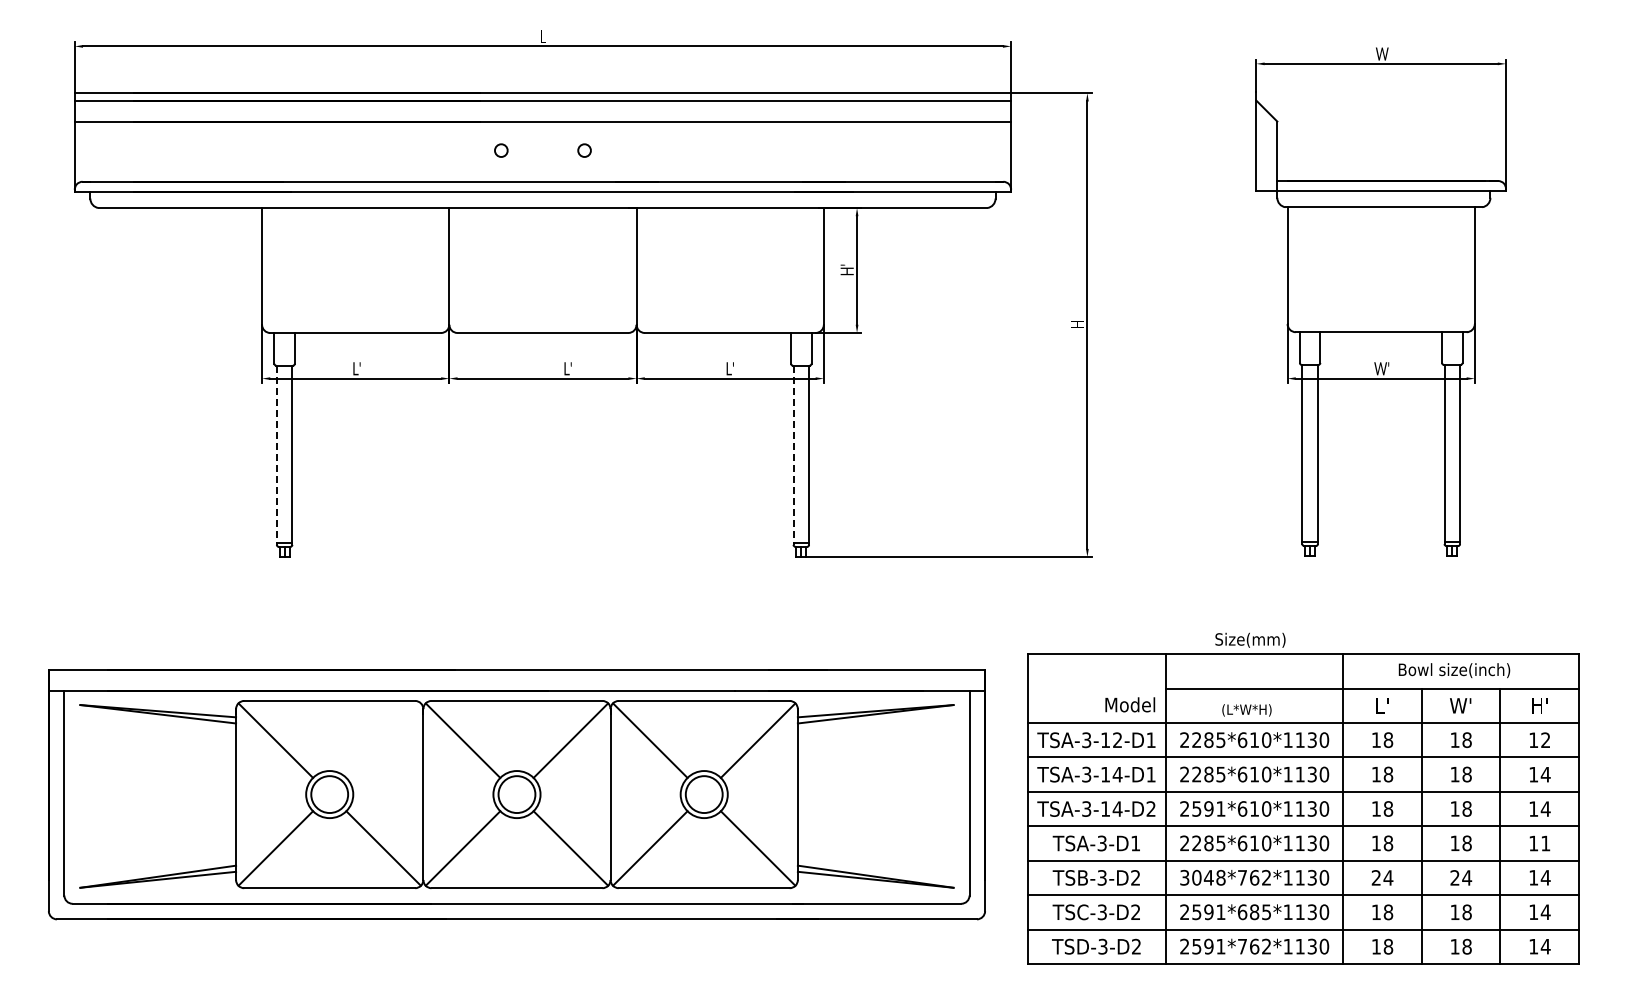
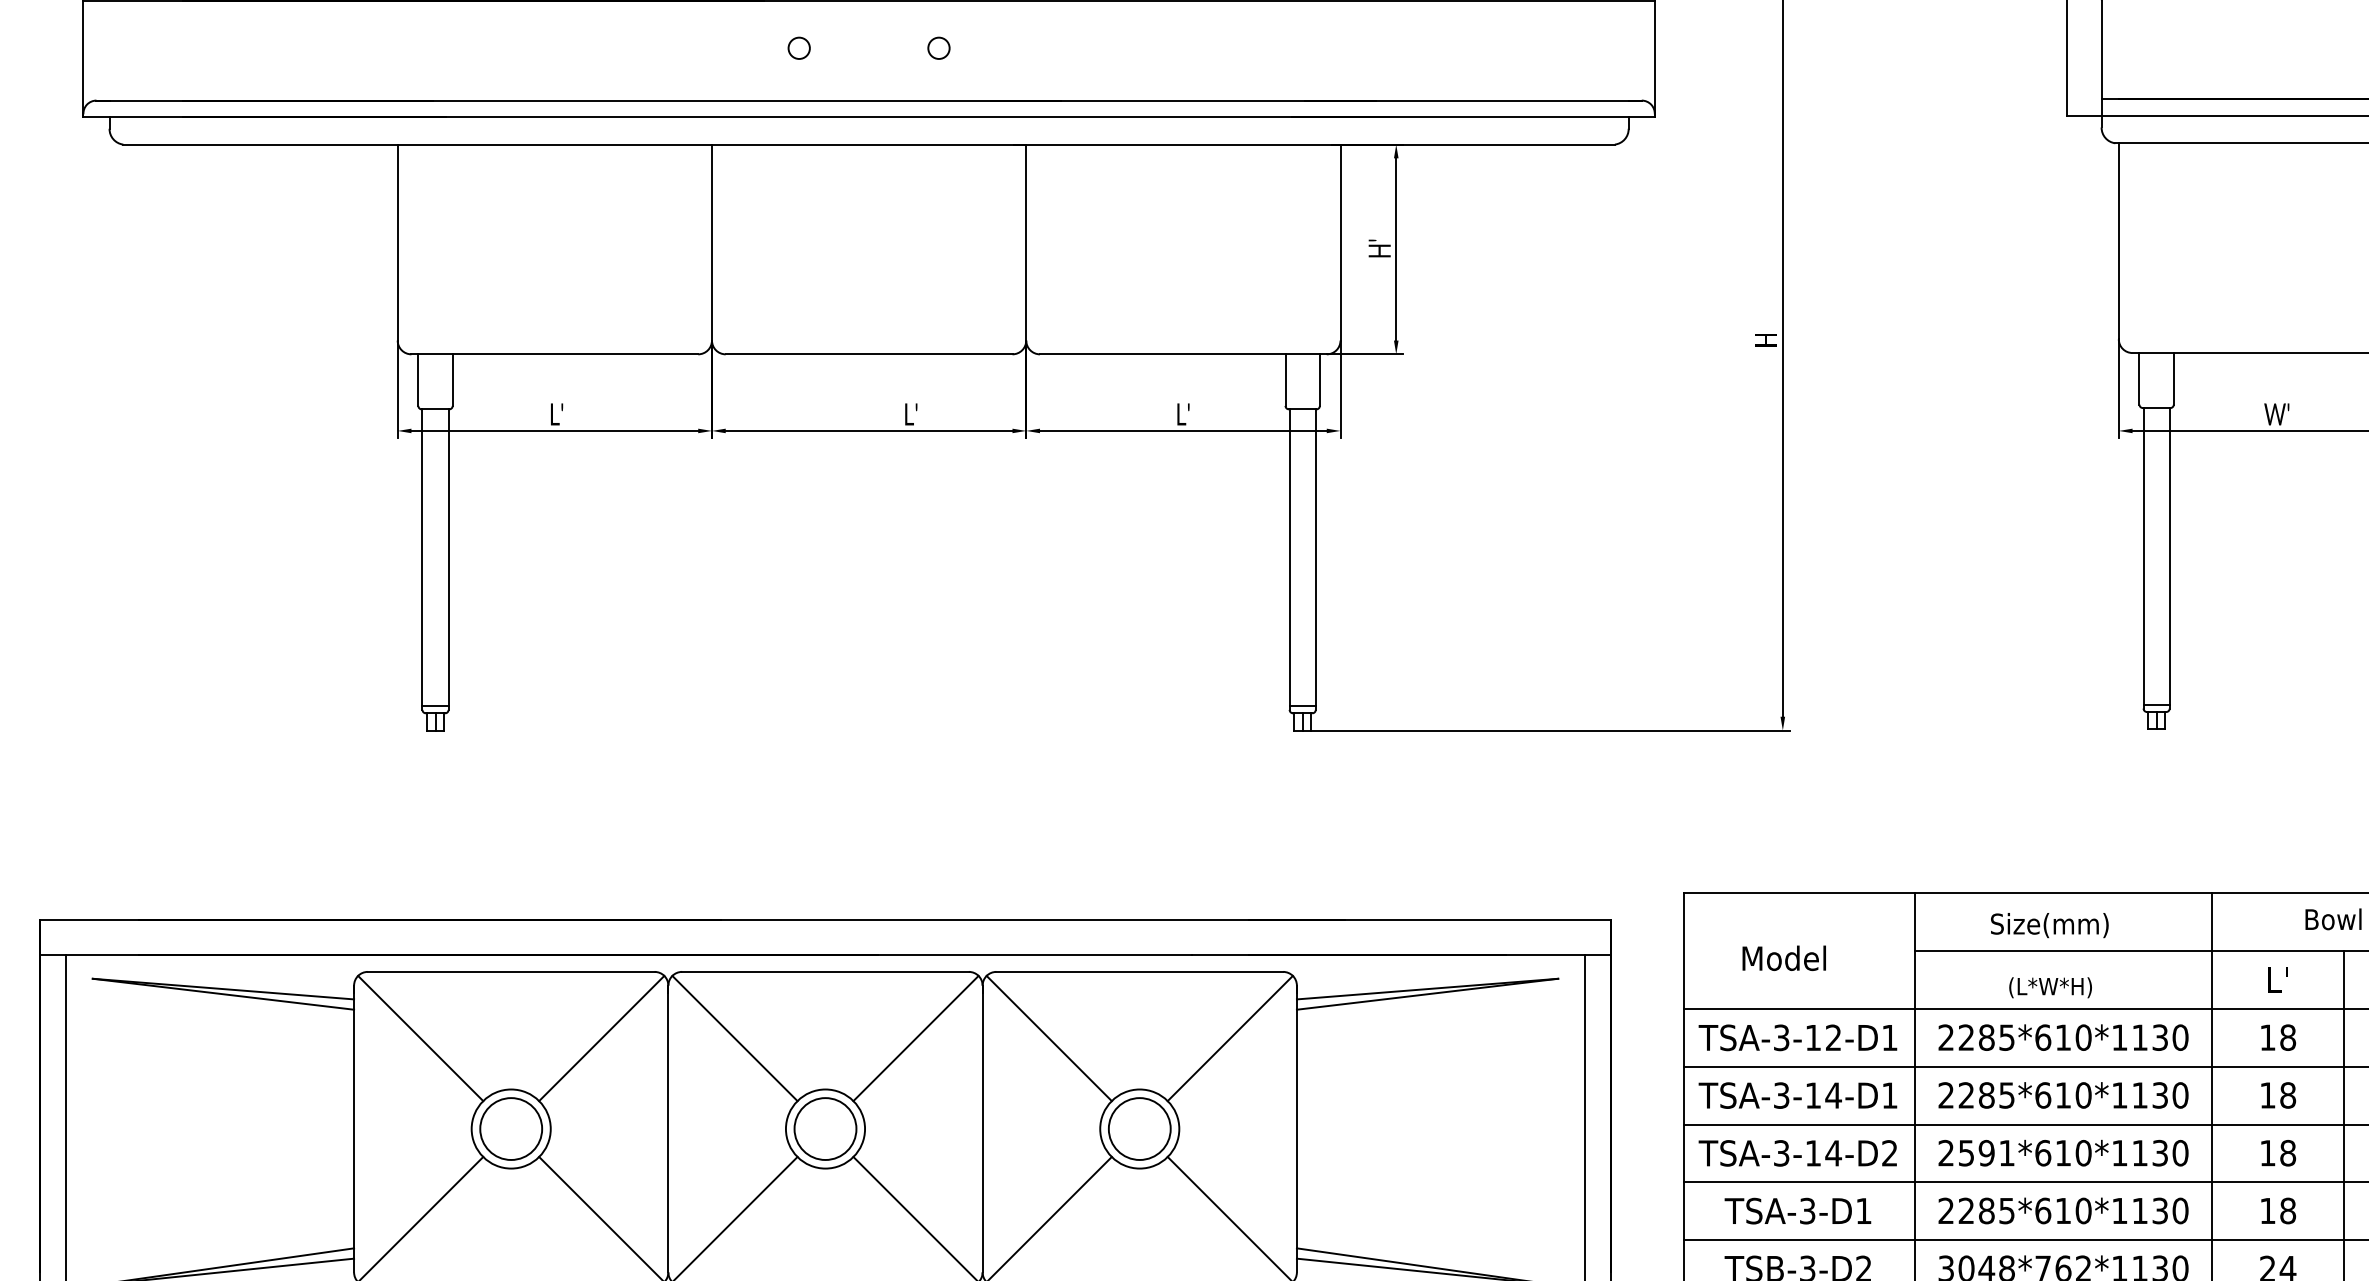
line: (276, 455) -> (421, 559), dashed -> solid
line: (793, 455) -> (1289, 559), dashed -> solid
text: (1250, 639) -> (2049, 924), moved
text: (1130, 704) -> (1784, 957), moved
line: (383, 740) -> (601, 1038), added

